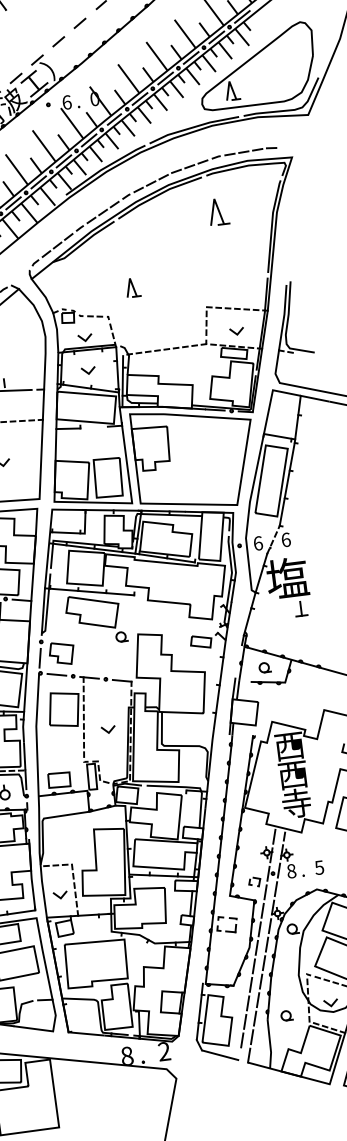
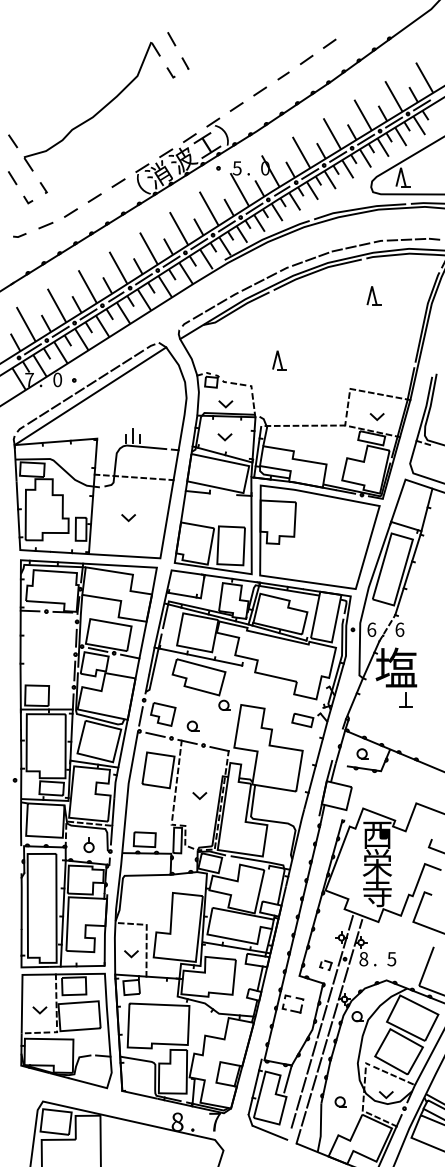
text: (66, 102) -> (236, 168), 6 -> 5
part: (218, 211) -> (373, 295), size x0.71
part: (92, 660) -> (192, 725), added
text: (292, 774) -> (376, 863), 西 -> 栄
line: (230, 999) -> (287, 1078), added
text: (163, 1050) -> (214, 1121), 2 -> 7

